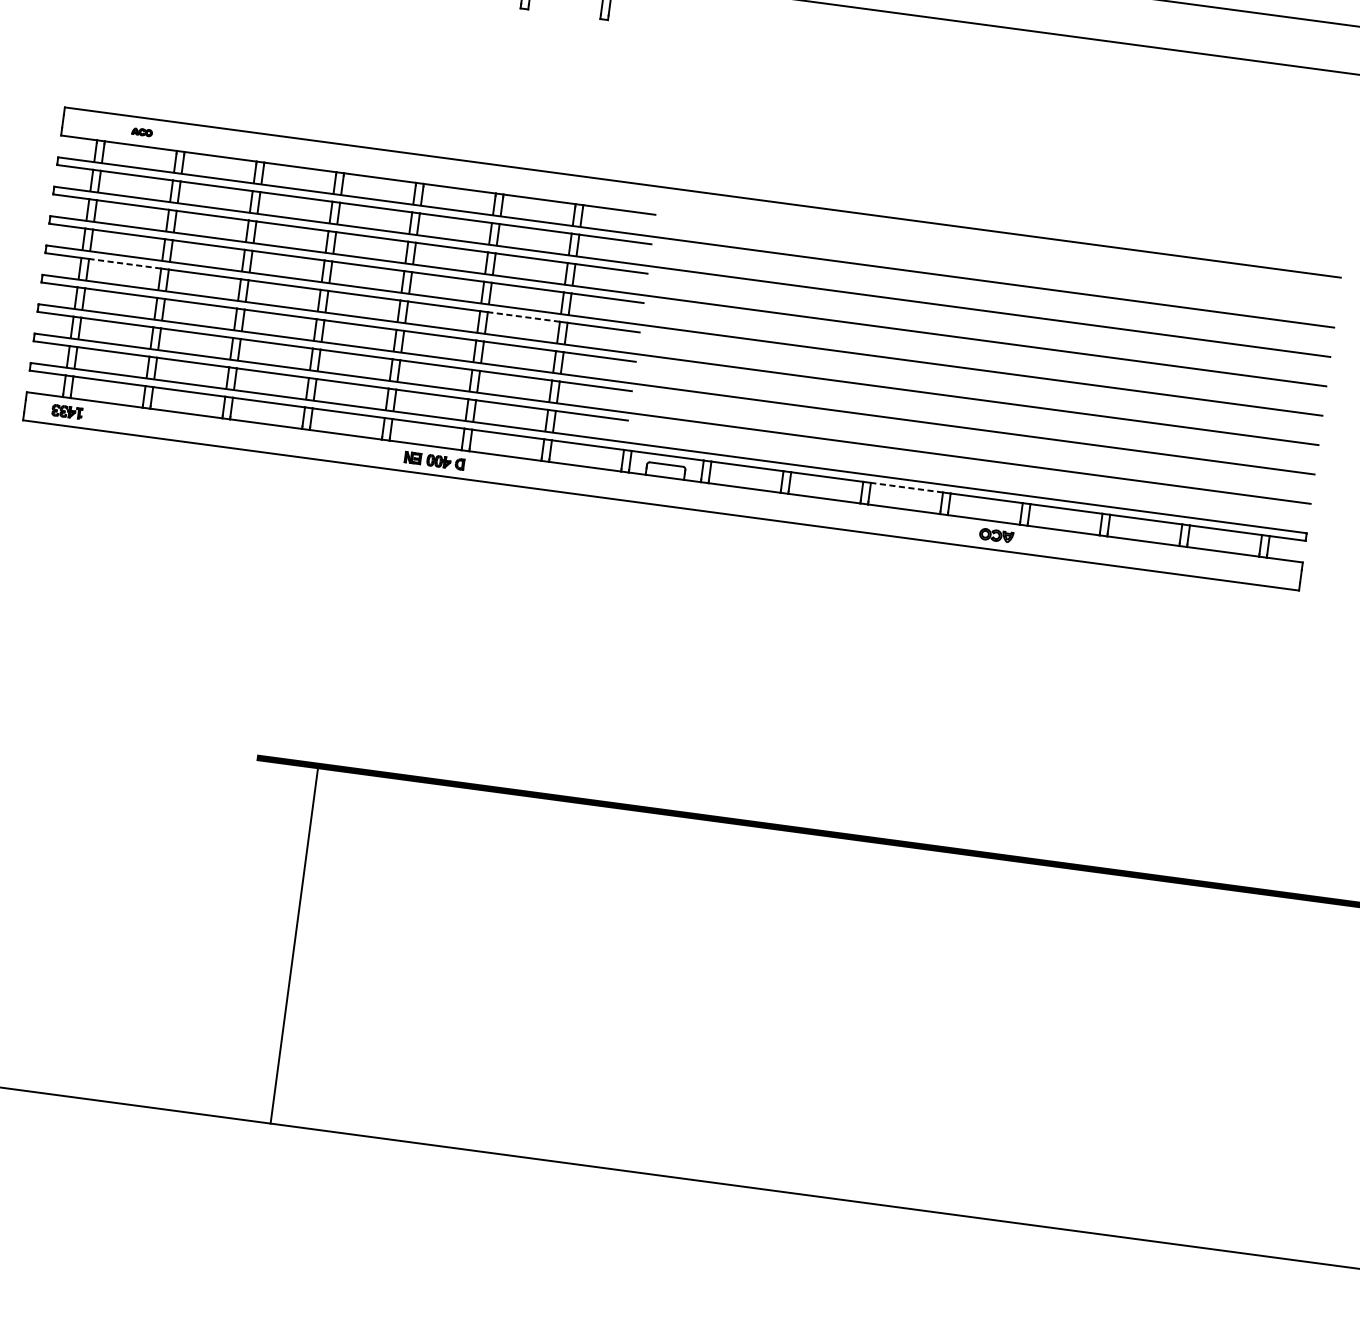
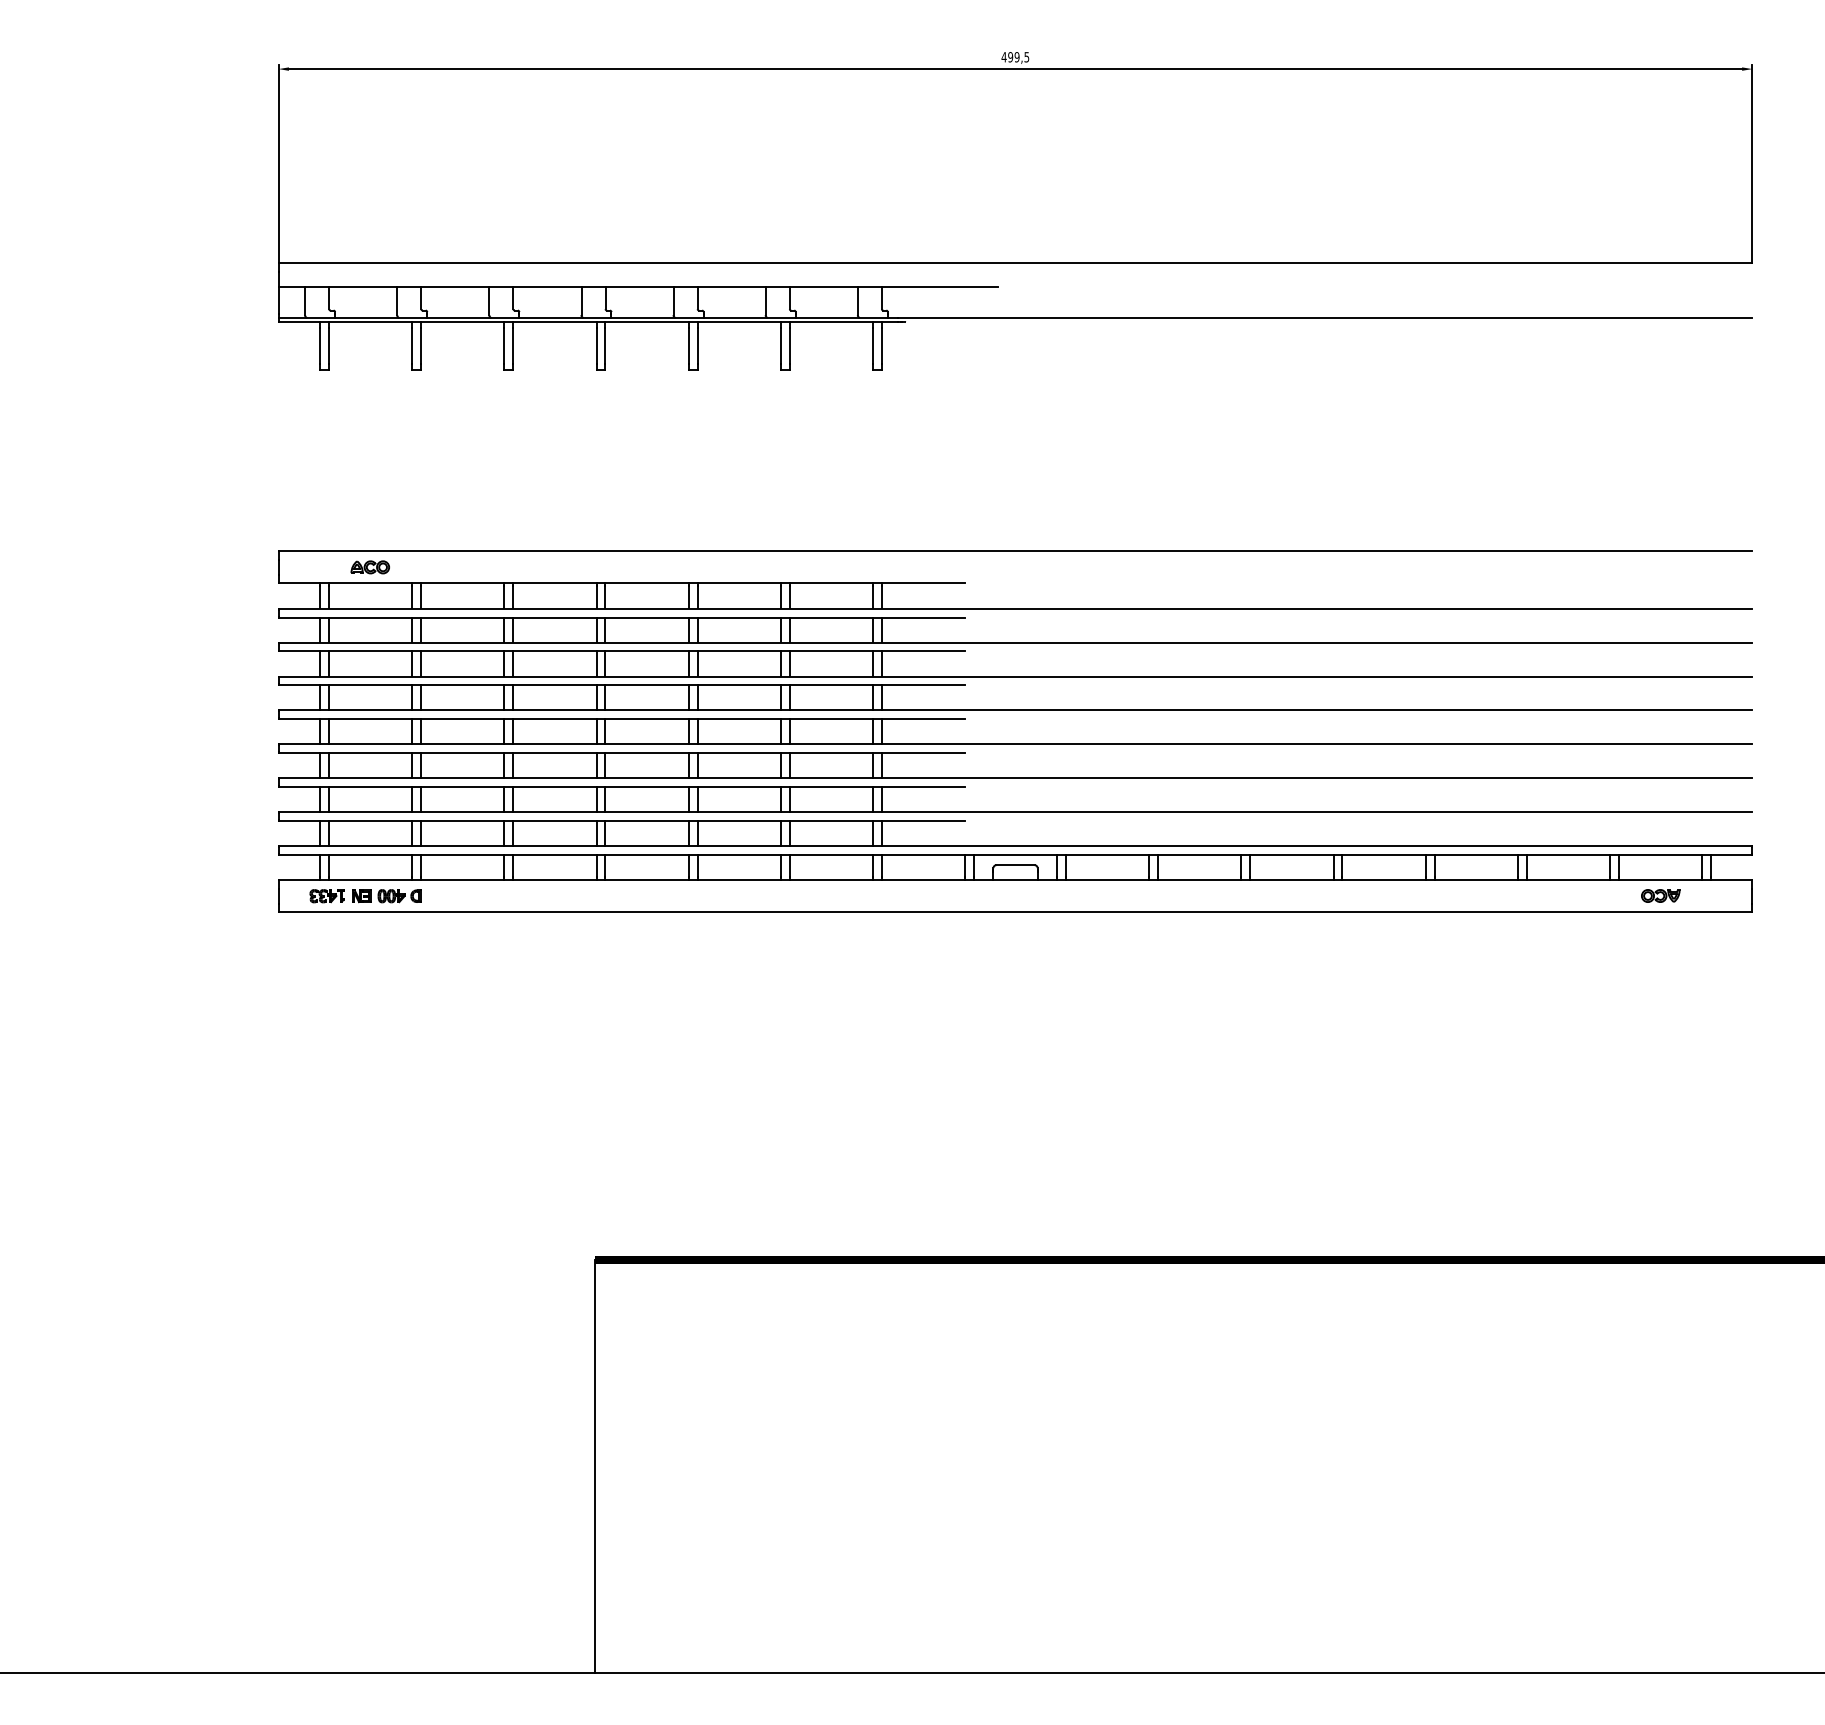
part: (141, 132) -> (369, 567), size x1.67
line: (124, 263) -> (370, 719), dashed -> solid
line: (524, 317) -> (831, 719), dashed -> solid
part: (434, 461) -> (386, 896), moved
line: (906, 488) -> (1291, 855), dashed -> solid
part: (996, 535) -> (1660, 895), moved
line: (294, 944) -> (594, 1466), moved

